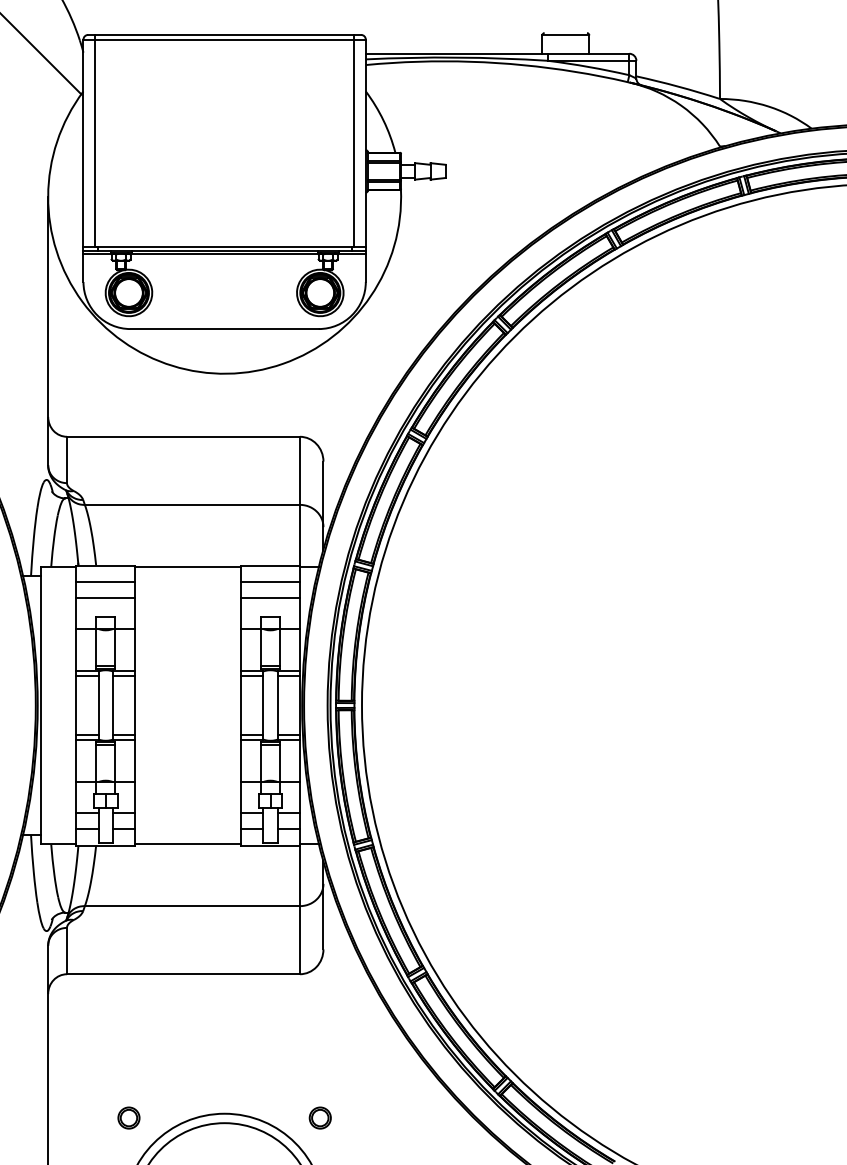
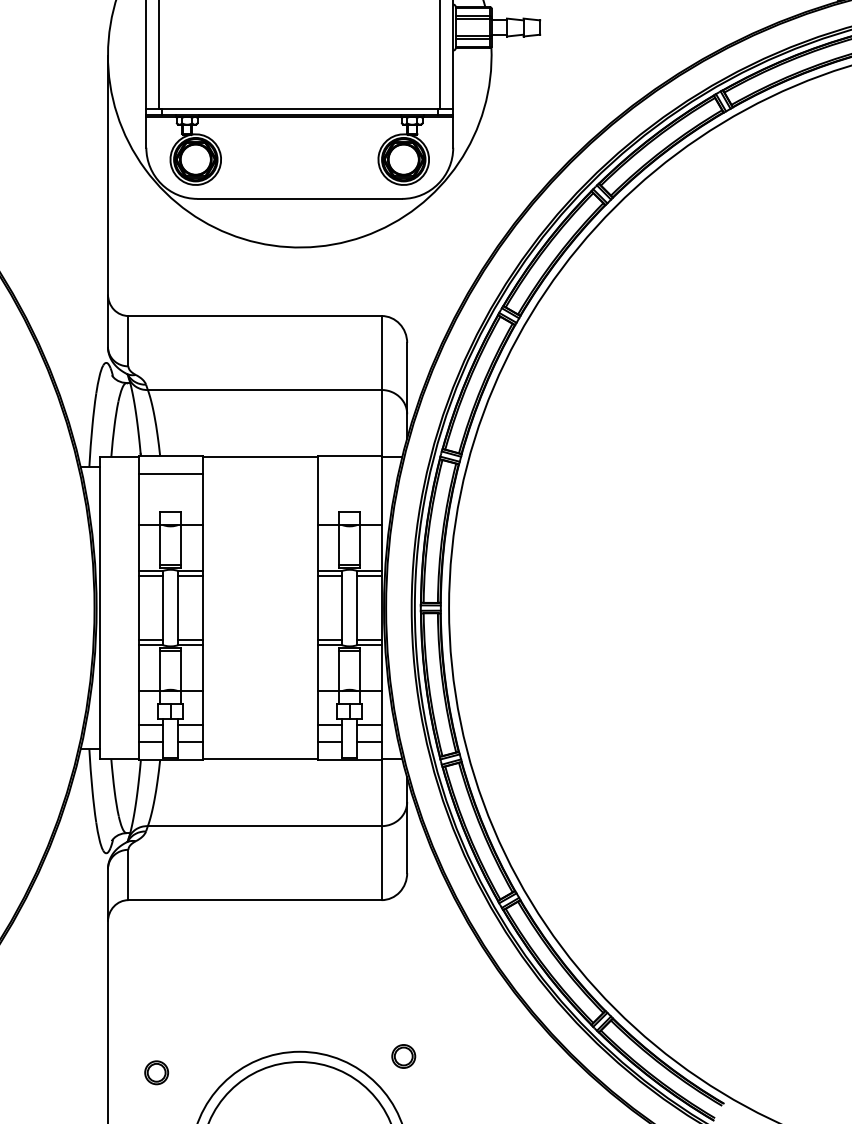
line: (270, 582) -> (349, 474), removed
line: (105, 598) -> (170, 491), removed
line: (270, 598) -> (349, 491), removed
part: (128, 1117) -> (156, 1072), moved

